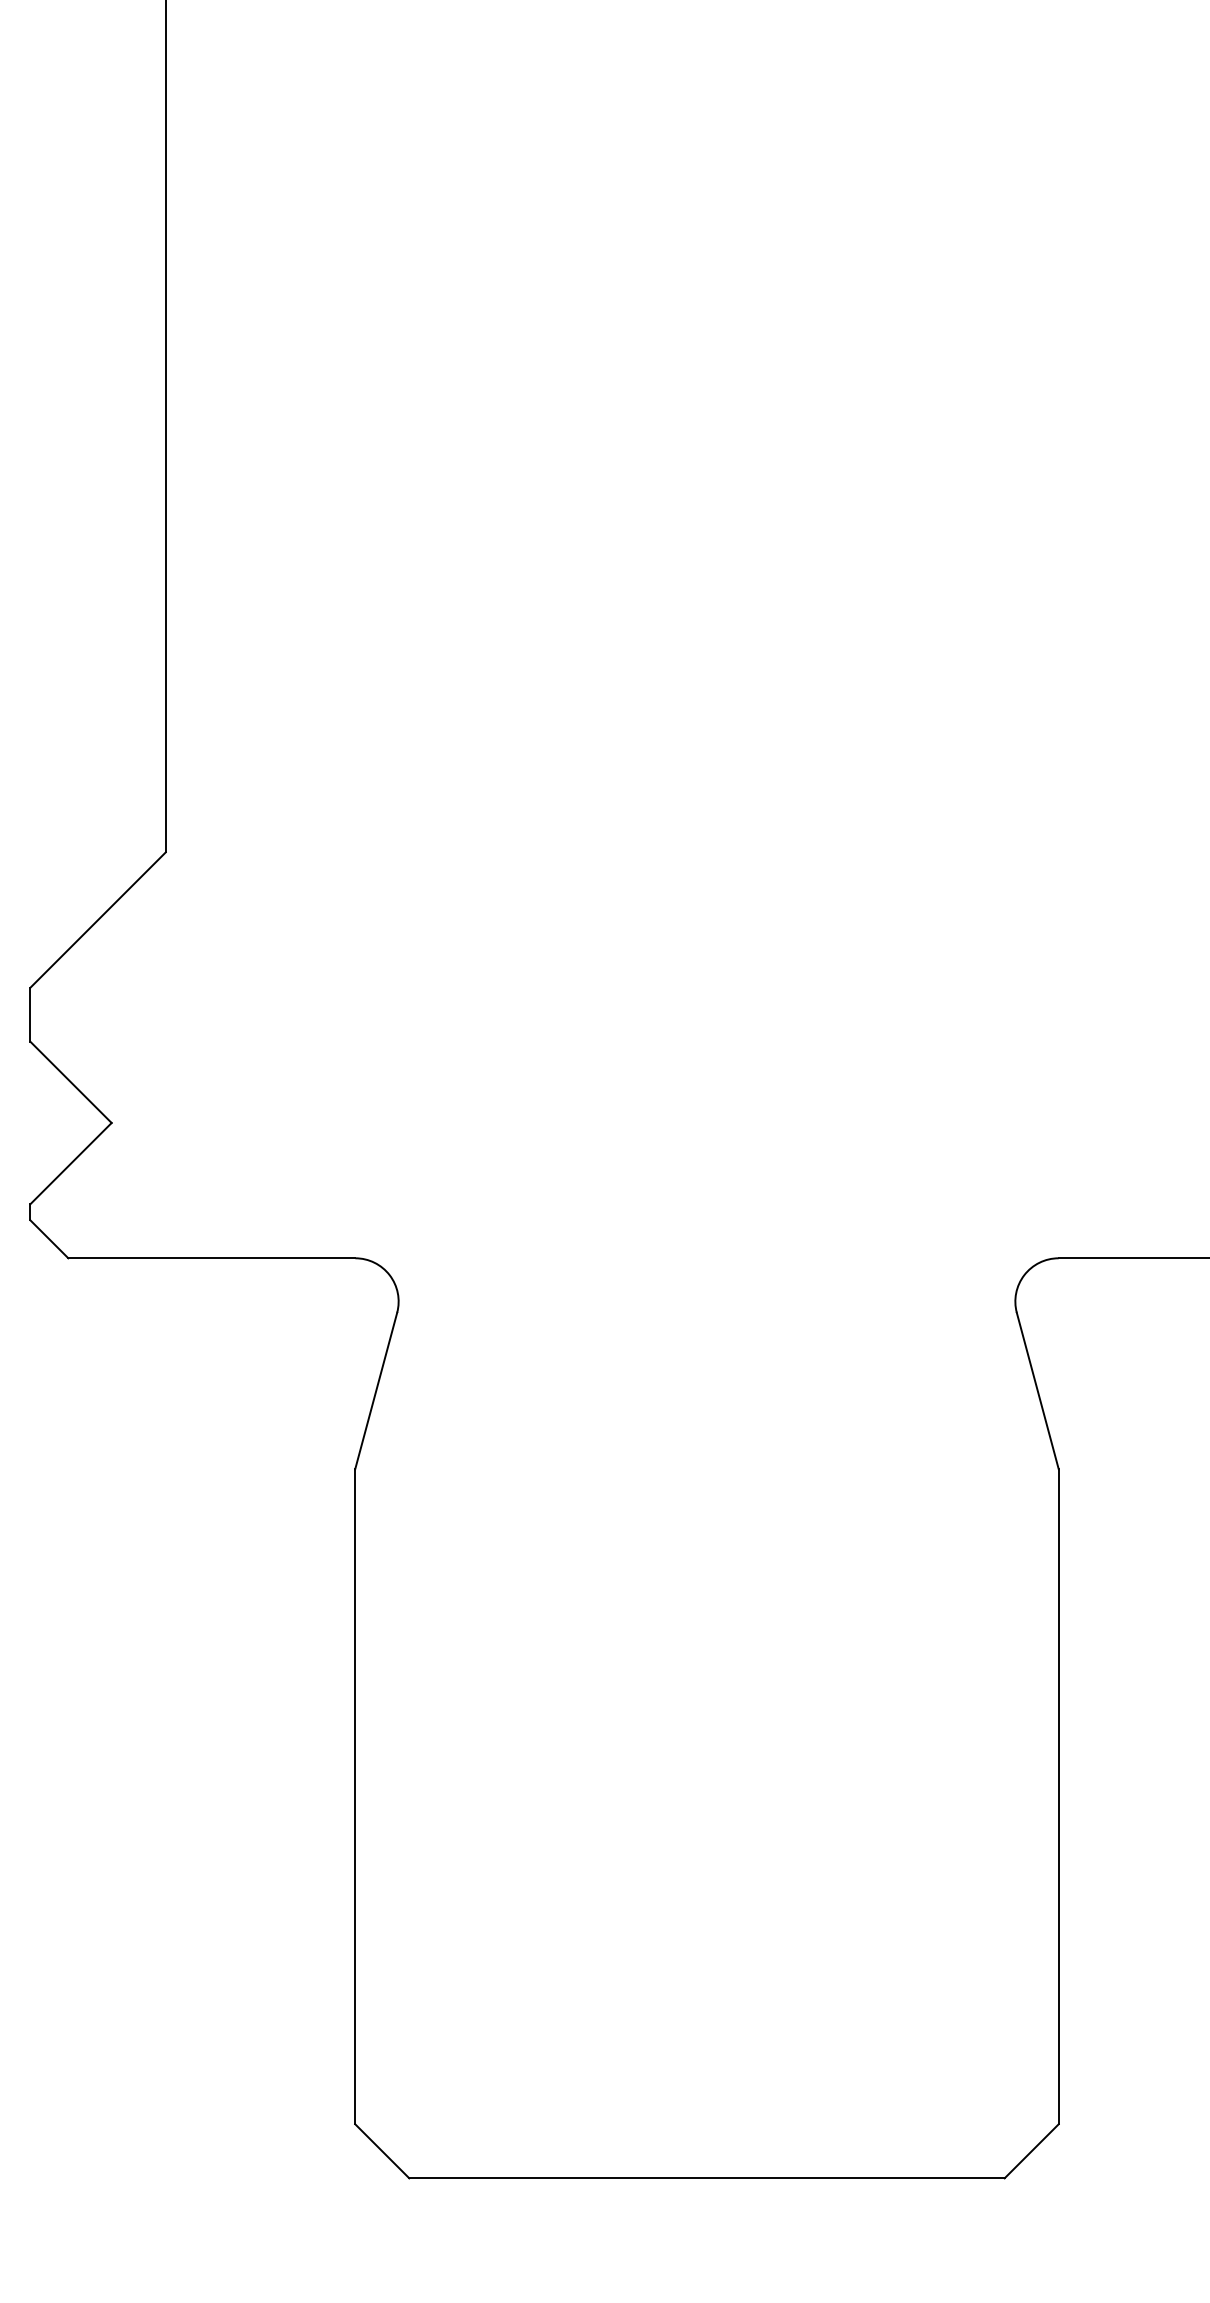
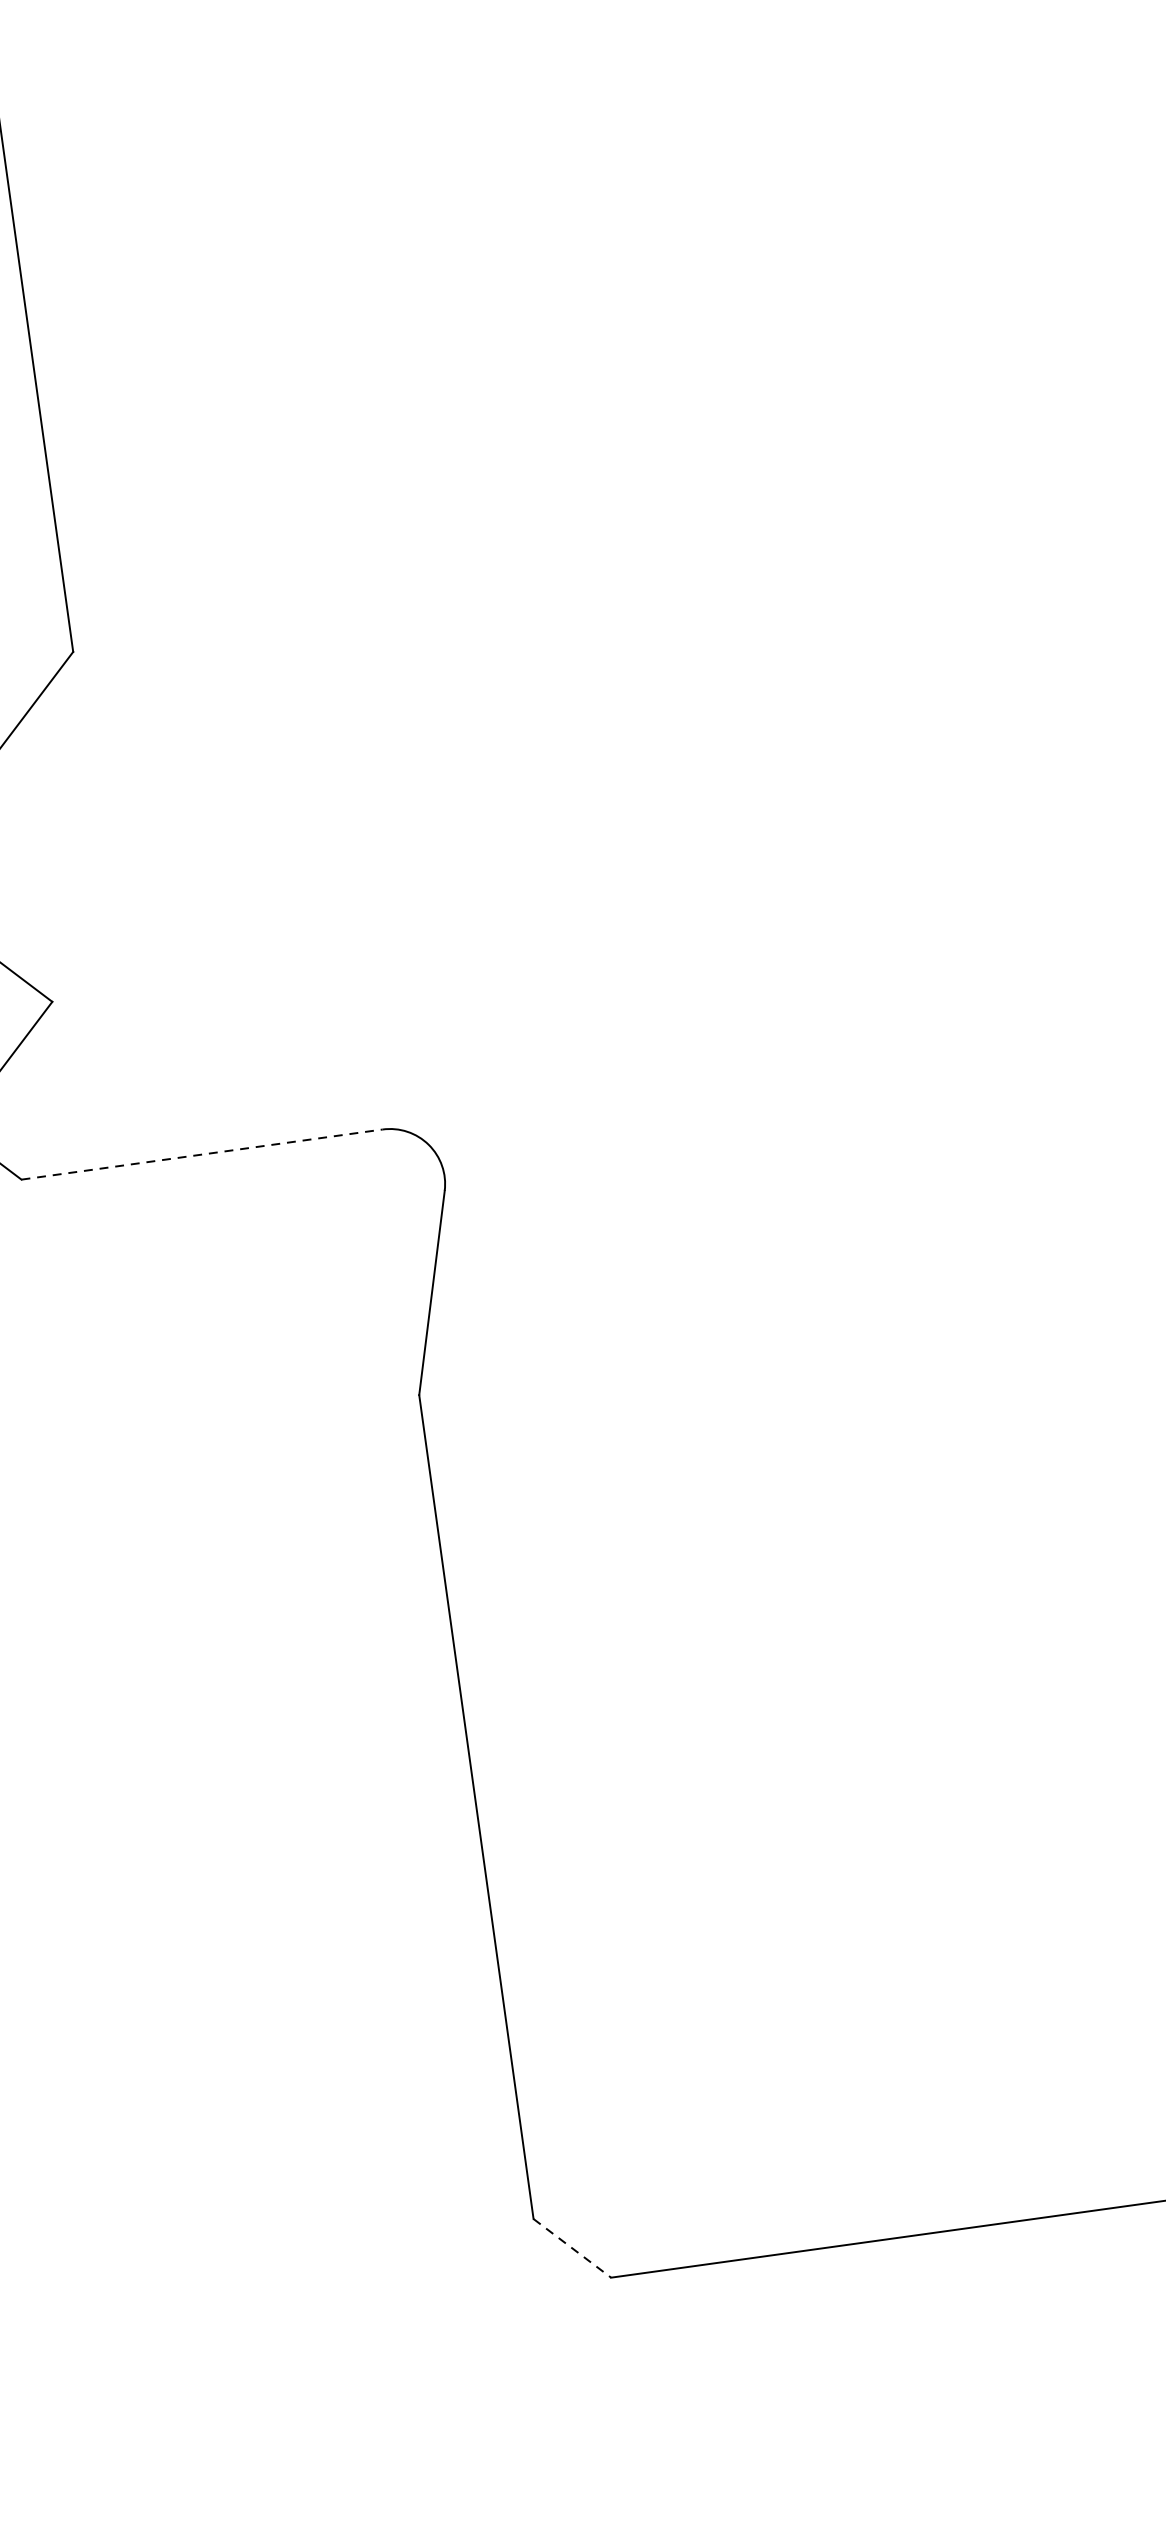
line: (211, 1258) -> (201, 1154), solid -> dashed
line: (382, 2151) -> (572, 2248), solid -> dashed

